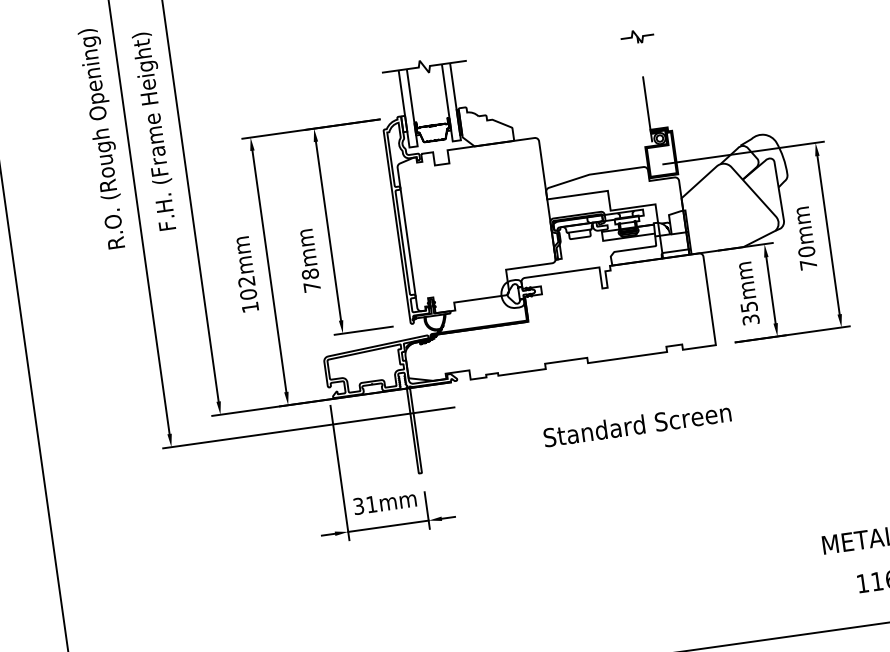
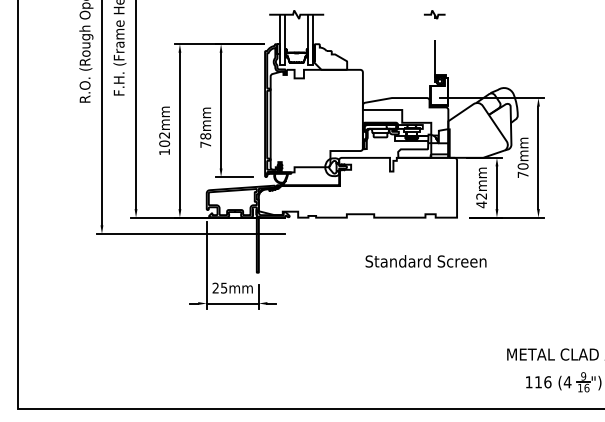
text: (749, 313) -> (481, 200), 35mm -> 42mm
text: (636, 425) -> (425, 261), moved
text: (364, 504) -> (219, 287), 31mm -> 25mm

